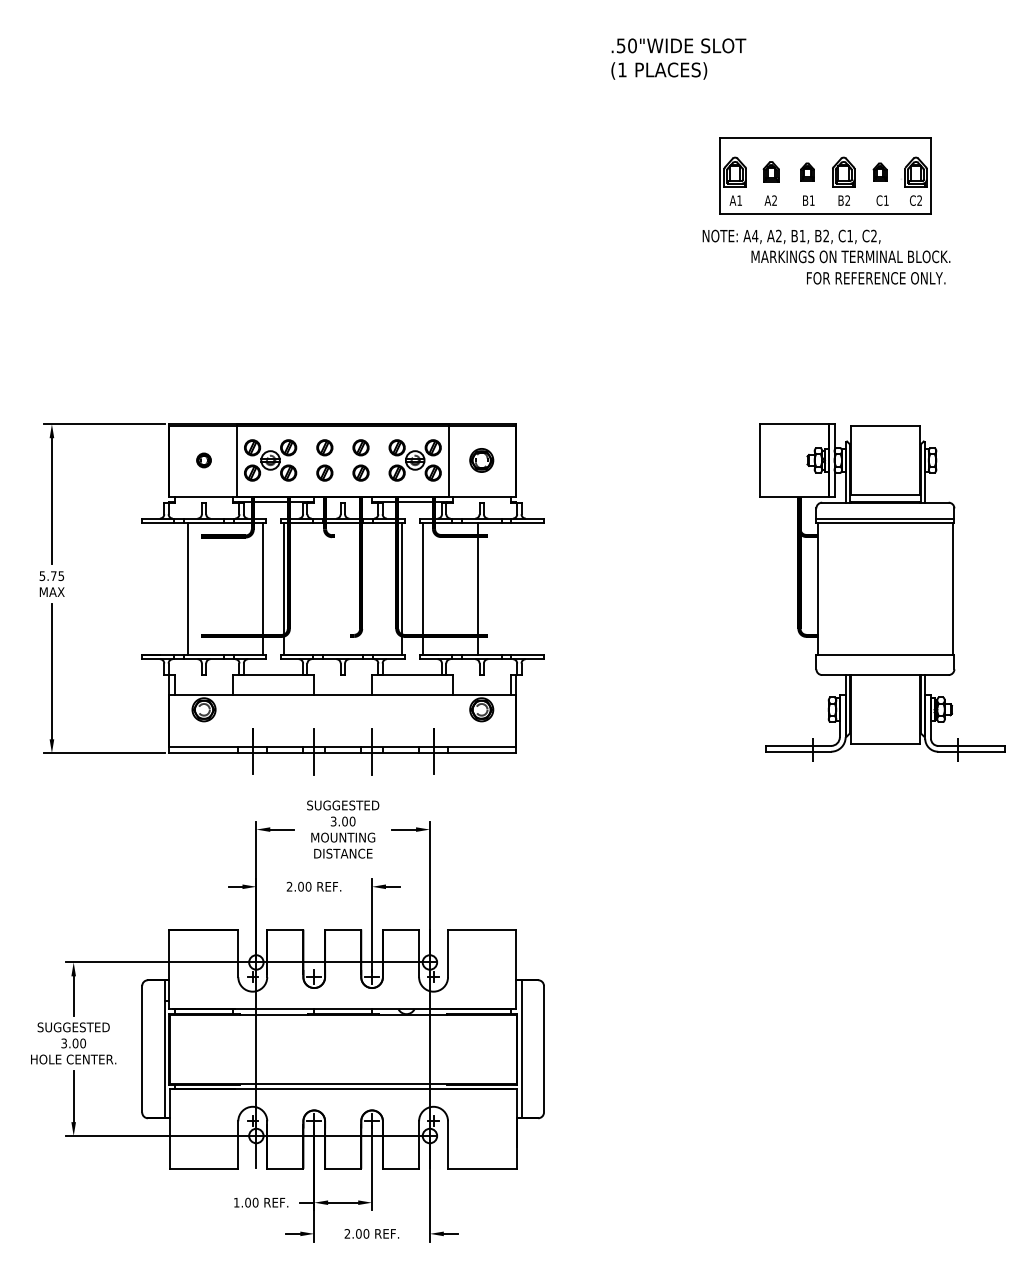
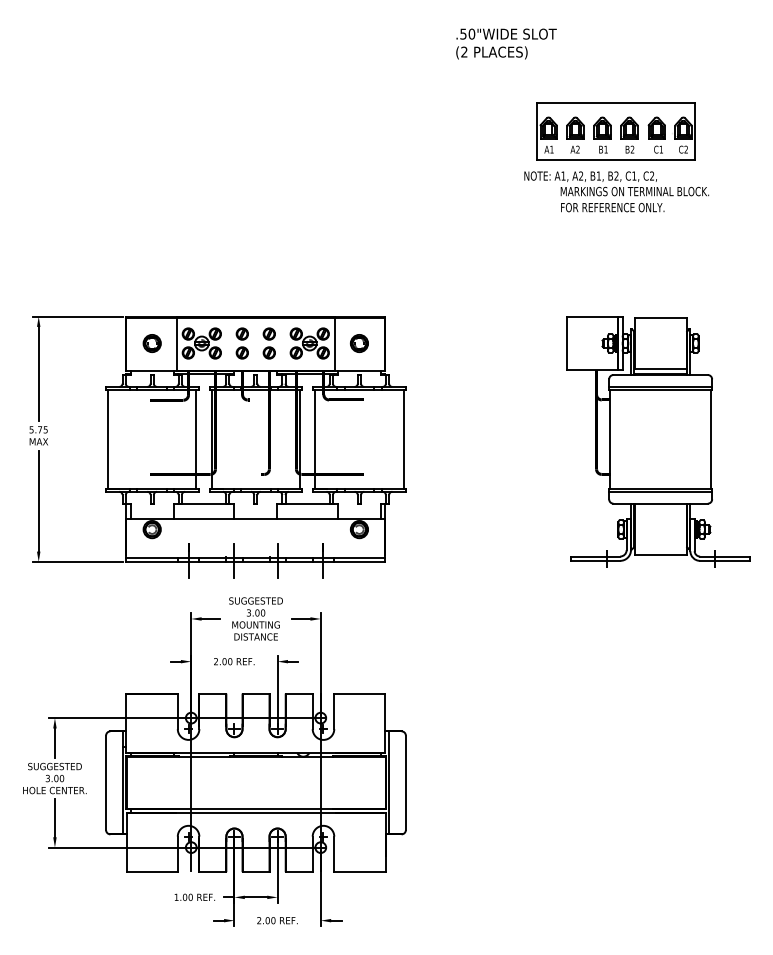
text: (622, 69) -> (464, 51), (1 -> (2
part: (770, 171) -> (574, 127), size x1.43
part: (807, 171) -> (602, 127), size x1.67
part: (879, 171) -> (656, 127), size x1.67
text: (755, 236) -> (563, 176), A4, -> A1,
text: (876, 278) -> (612, 207), moved
part: (203, 460) -> (151, 343), size x1.67
line: (187, 588) -> (107, 439), moved
line: (477, 588) -> (403, 439), moved
line: (885, 659) -> (660, 492), added

